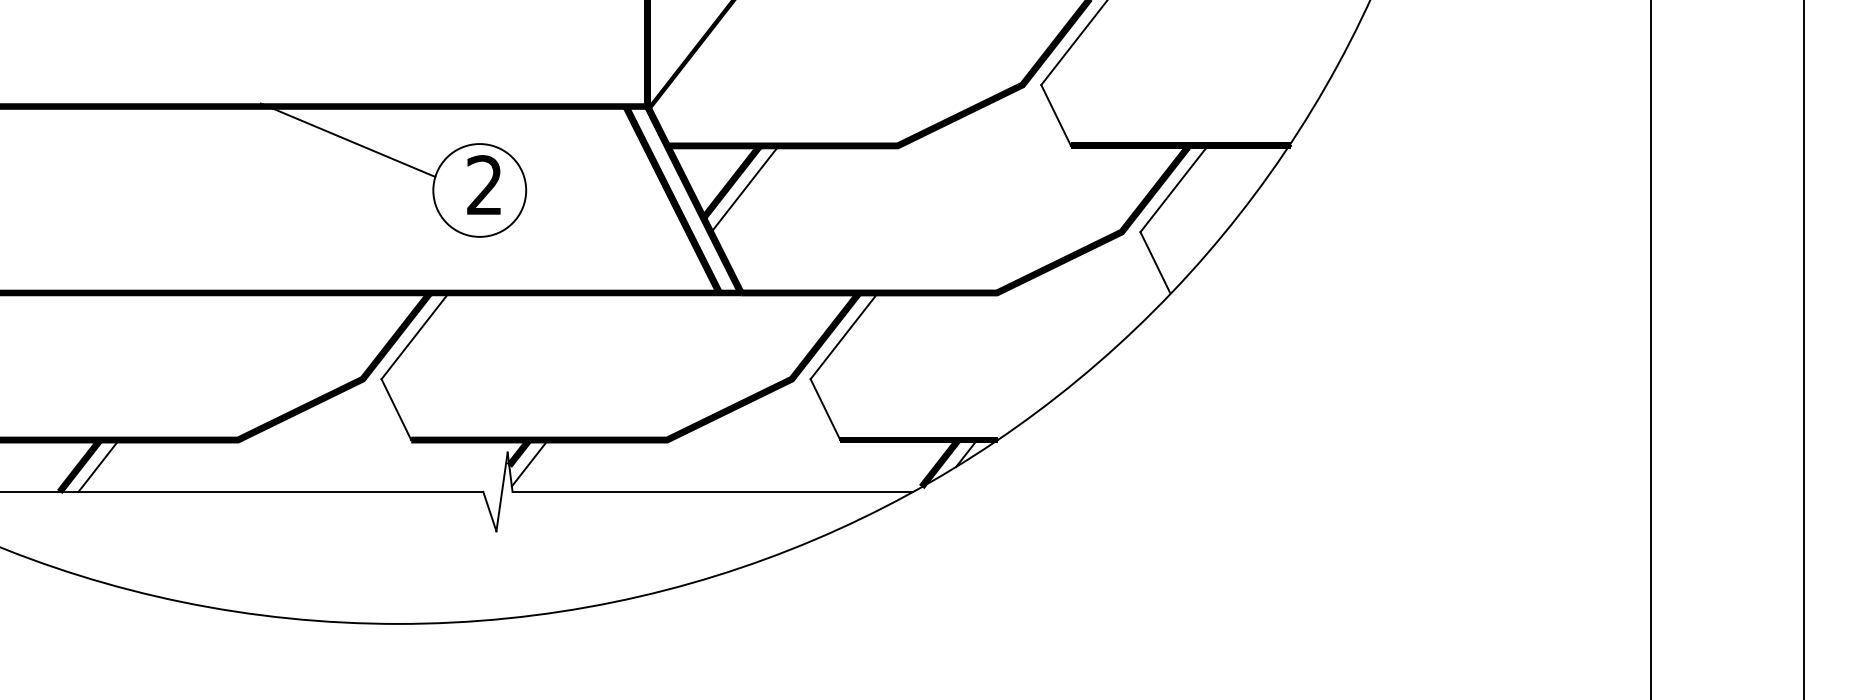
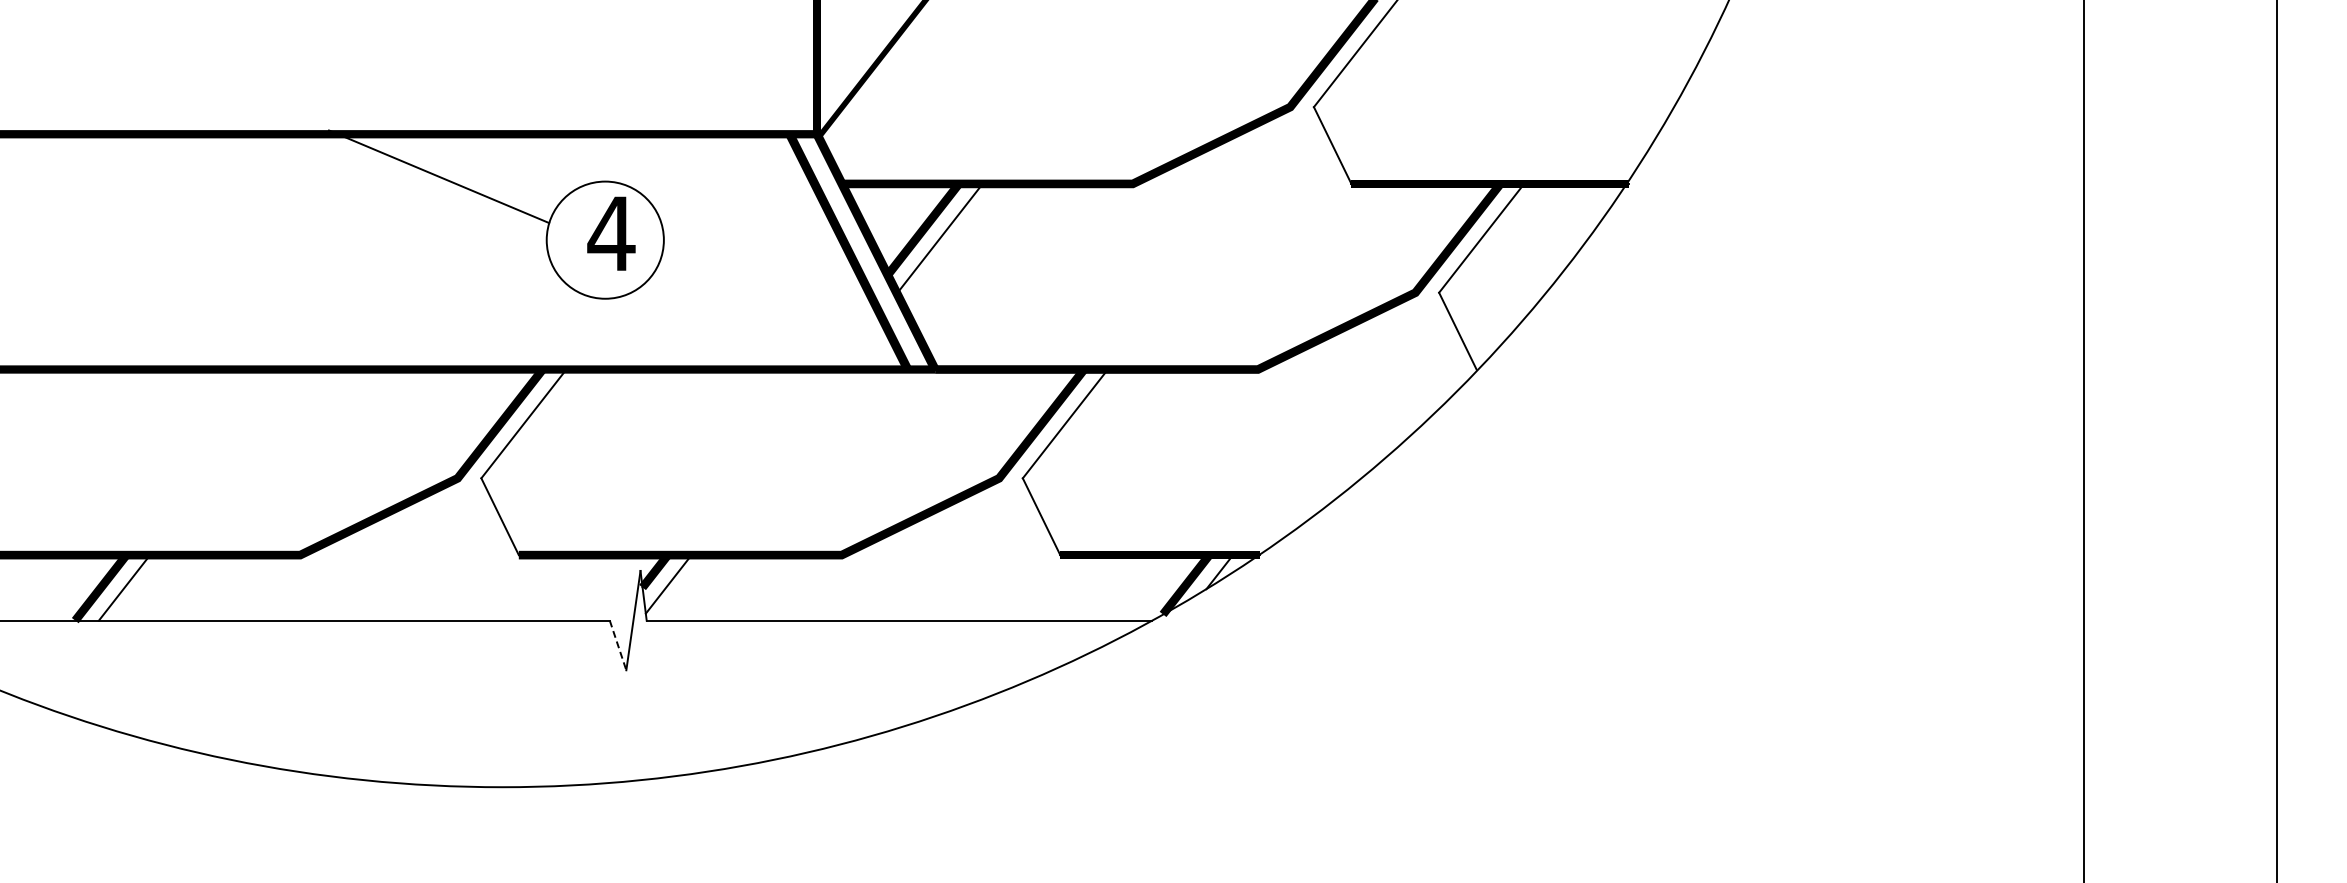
text: (484, 184) -> (611, 232), 2 -> 4
line: (490, 511) -> (618, 645), solid -> dashed

